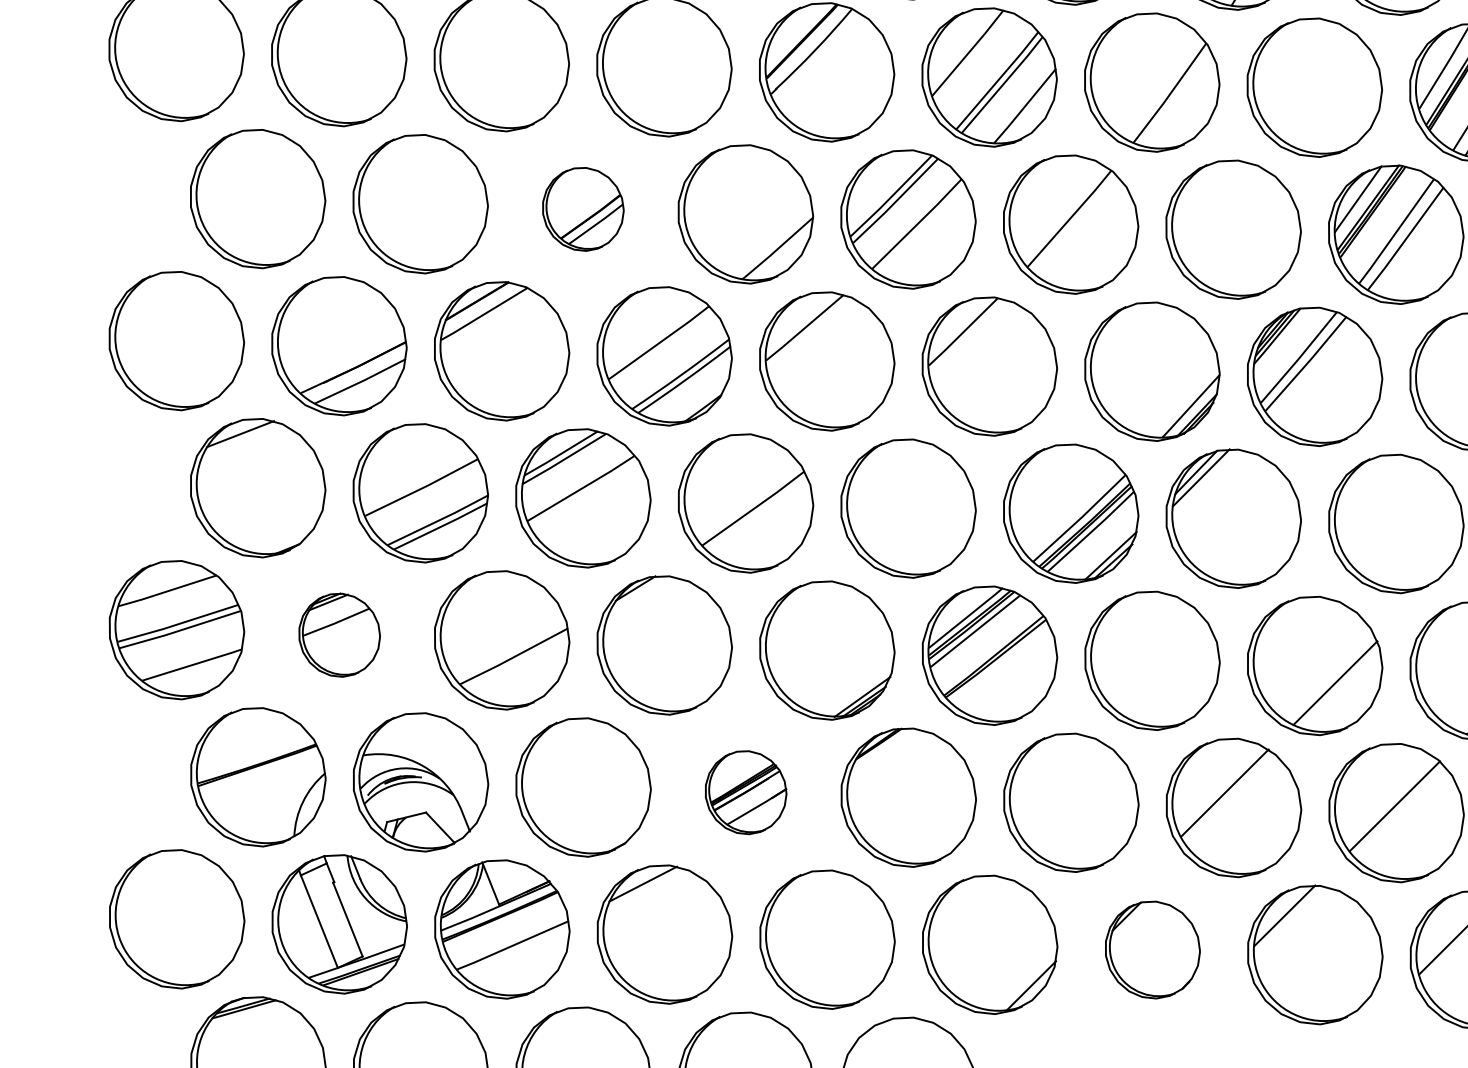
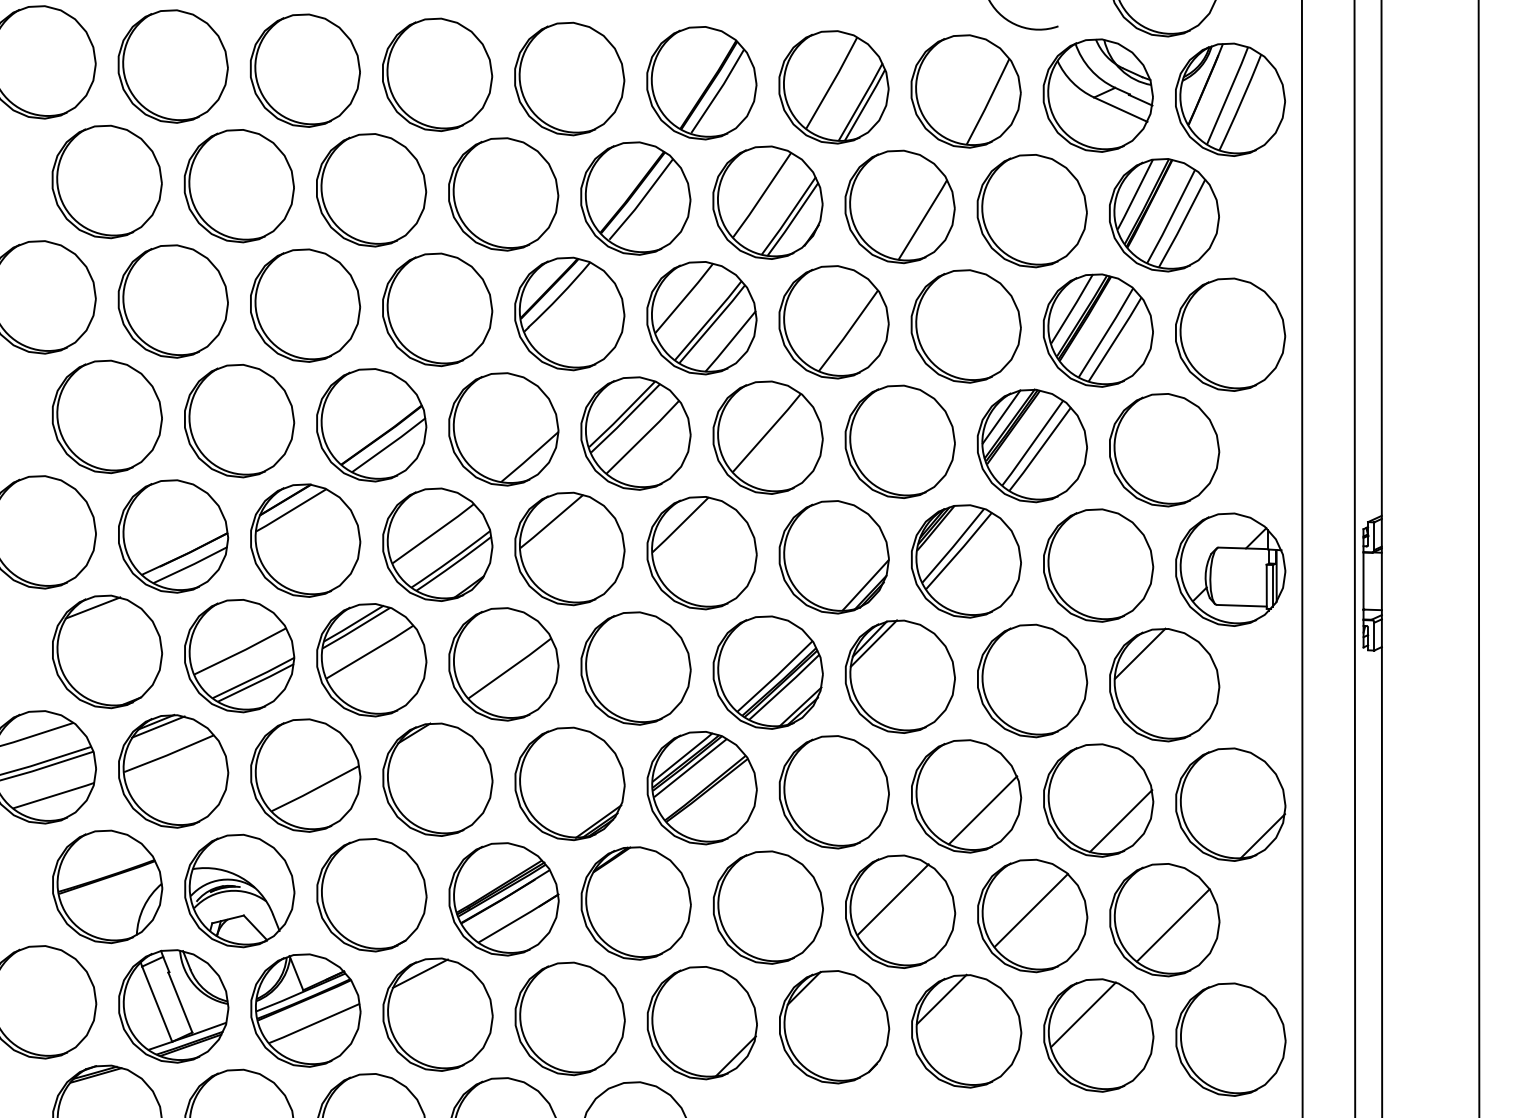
part: (583, 209) -> (371, 425), size x1.67
part: (339, 635) -> (173, 771), size x1.67
part: (745, 792) -> (503, 899), size x1.67
part: (1152, 950) -> (834, 1027), size x1.43

